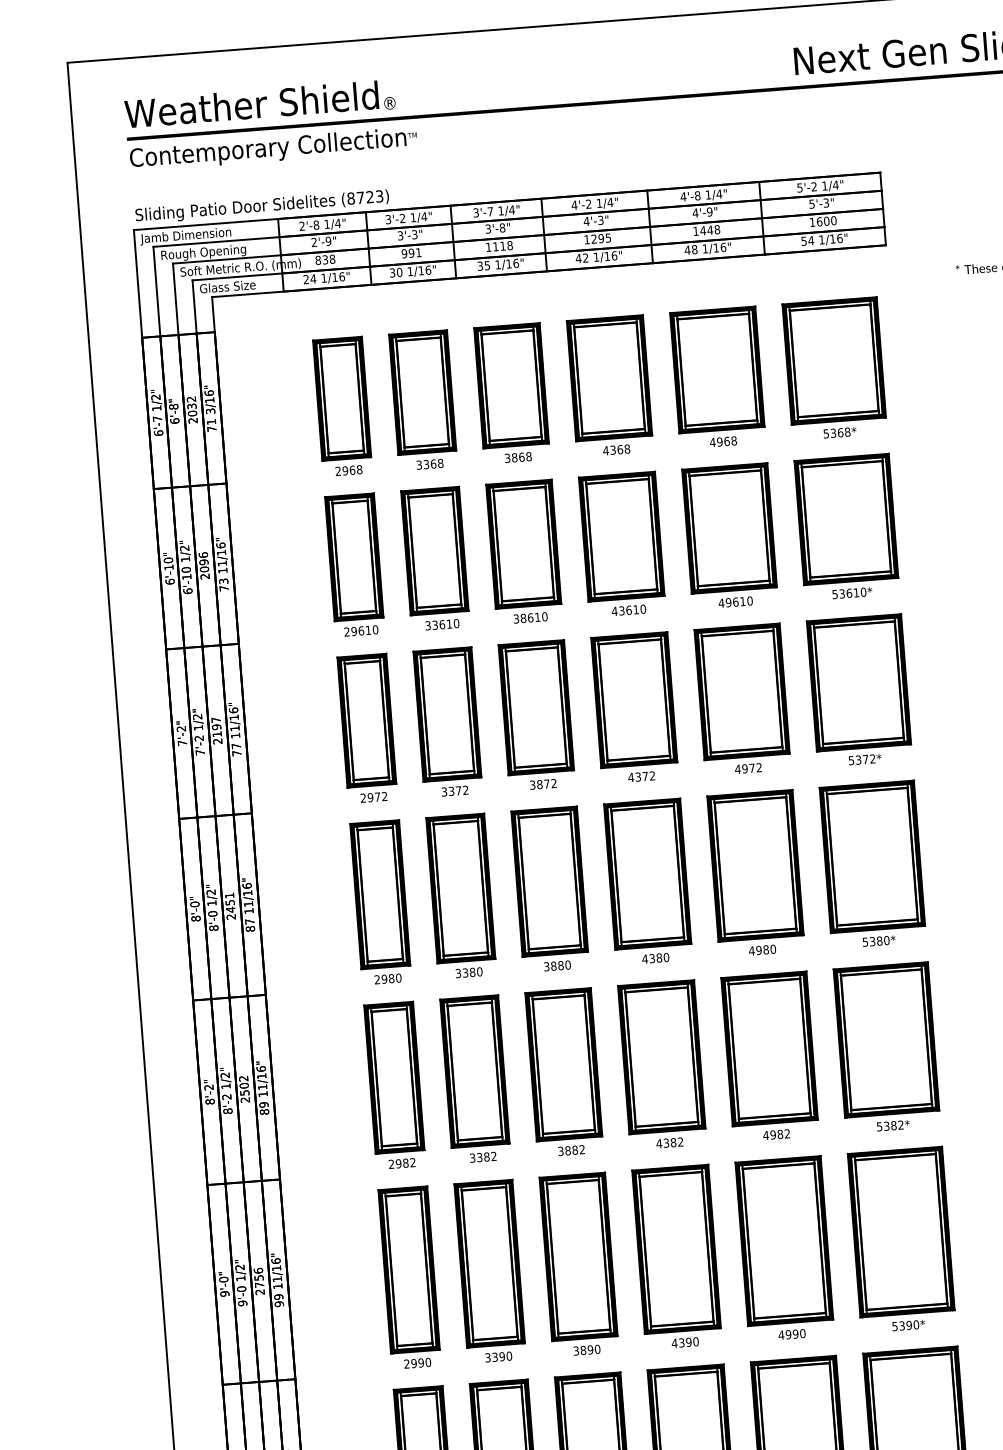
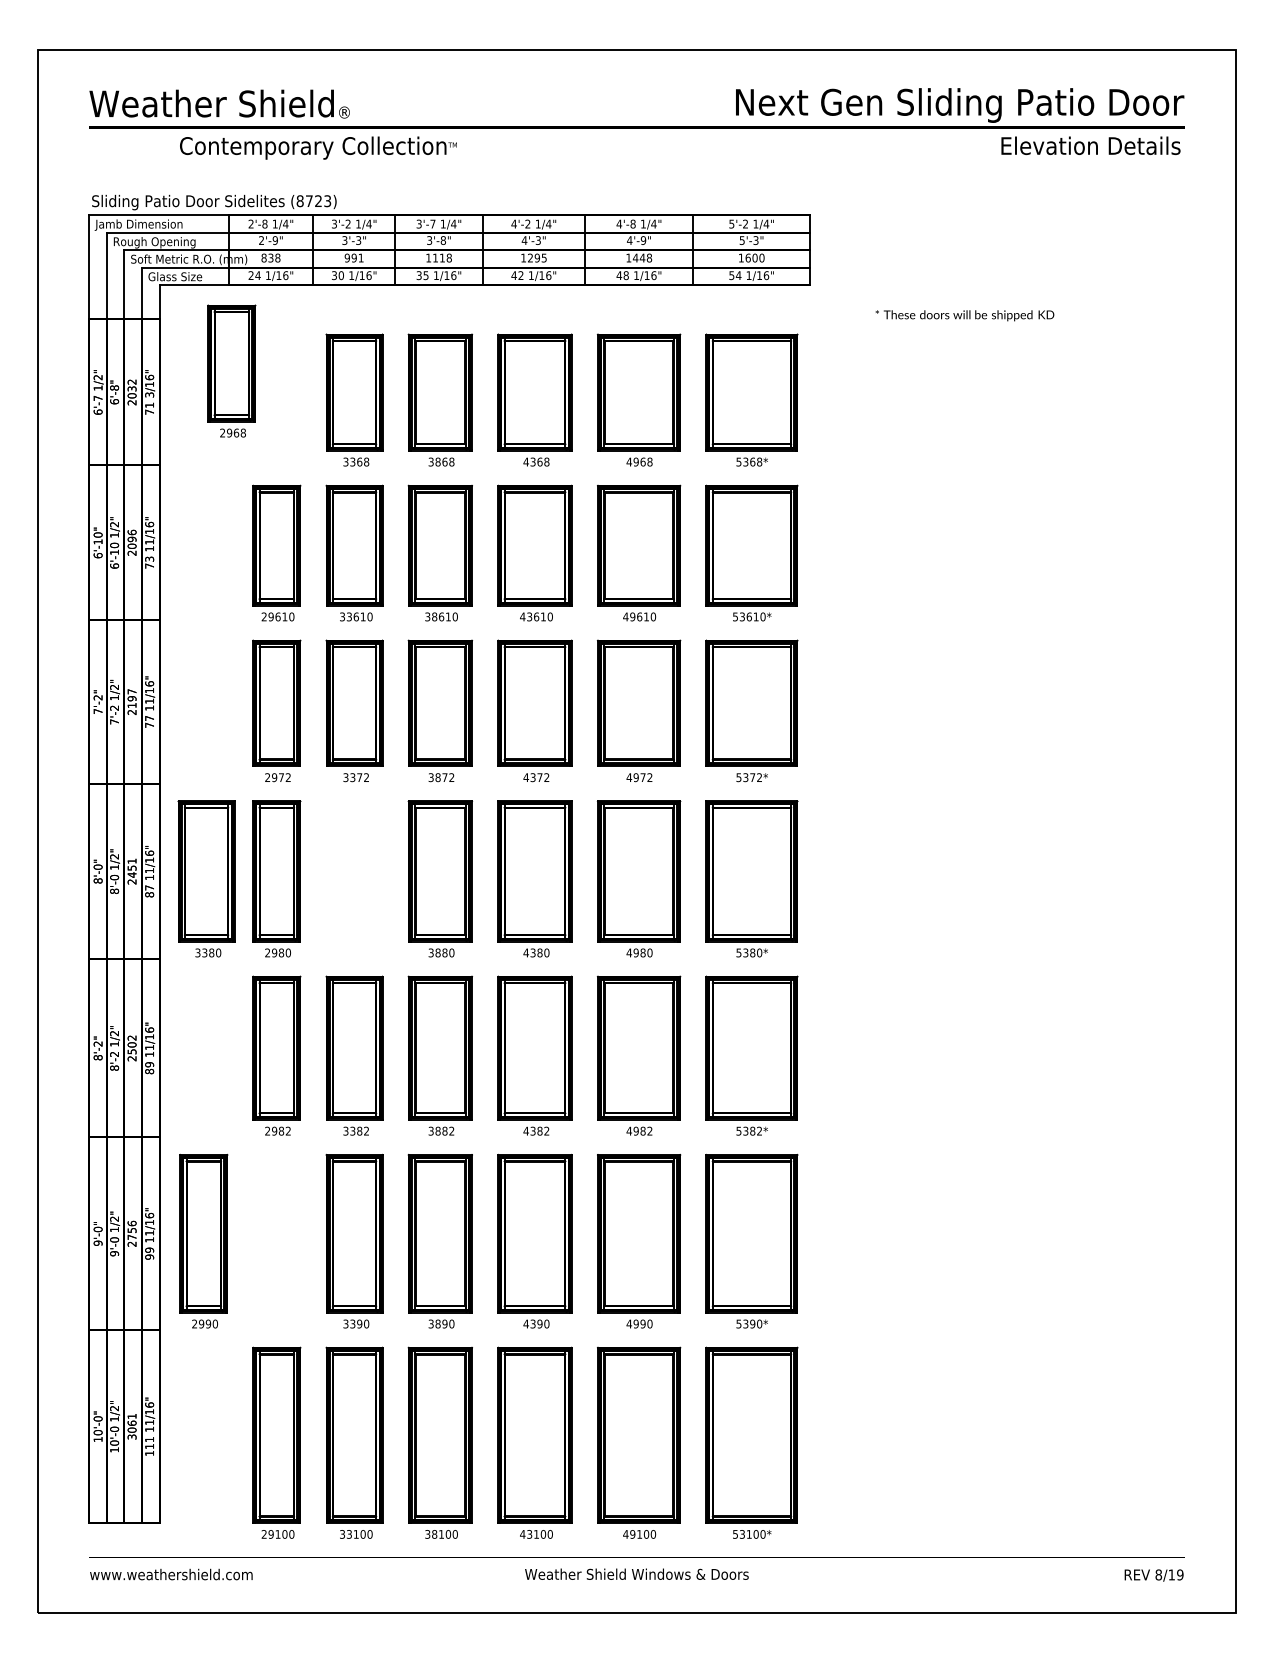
text: (273, 148) -> (318, 147), moved
part: (342, 405) -> (231, 370), moved
part: (461, 895) -> (206, 878), moved
part: (409, 1276) -> (203, 1240), moved

